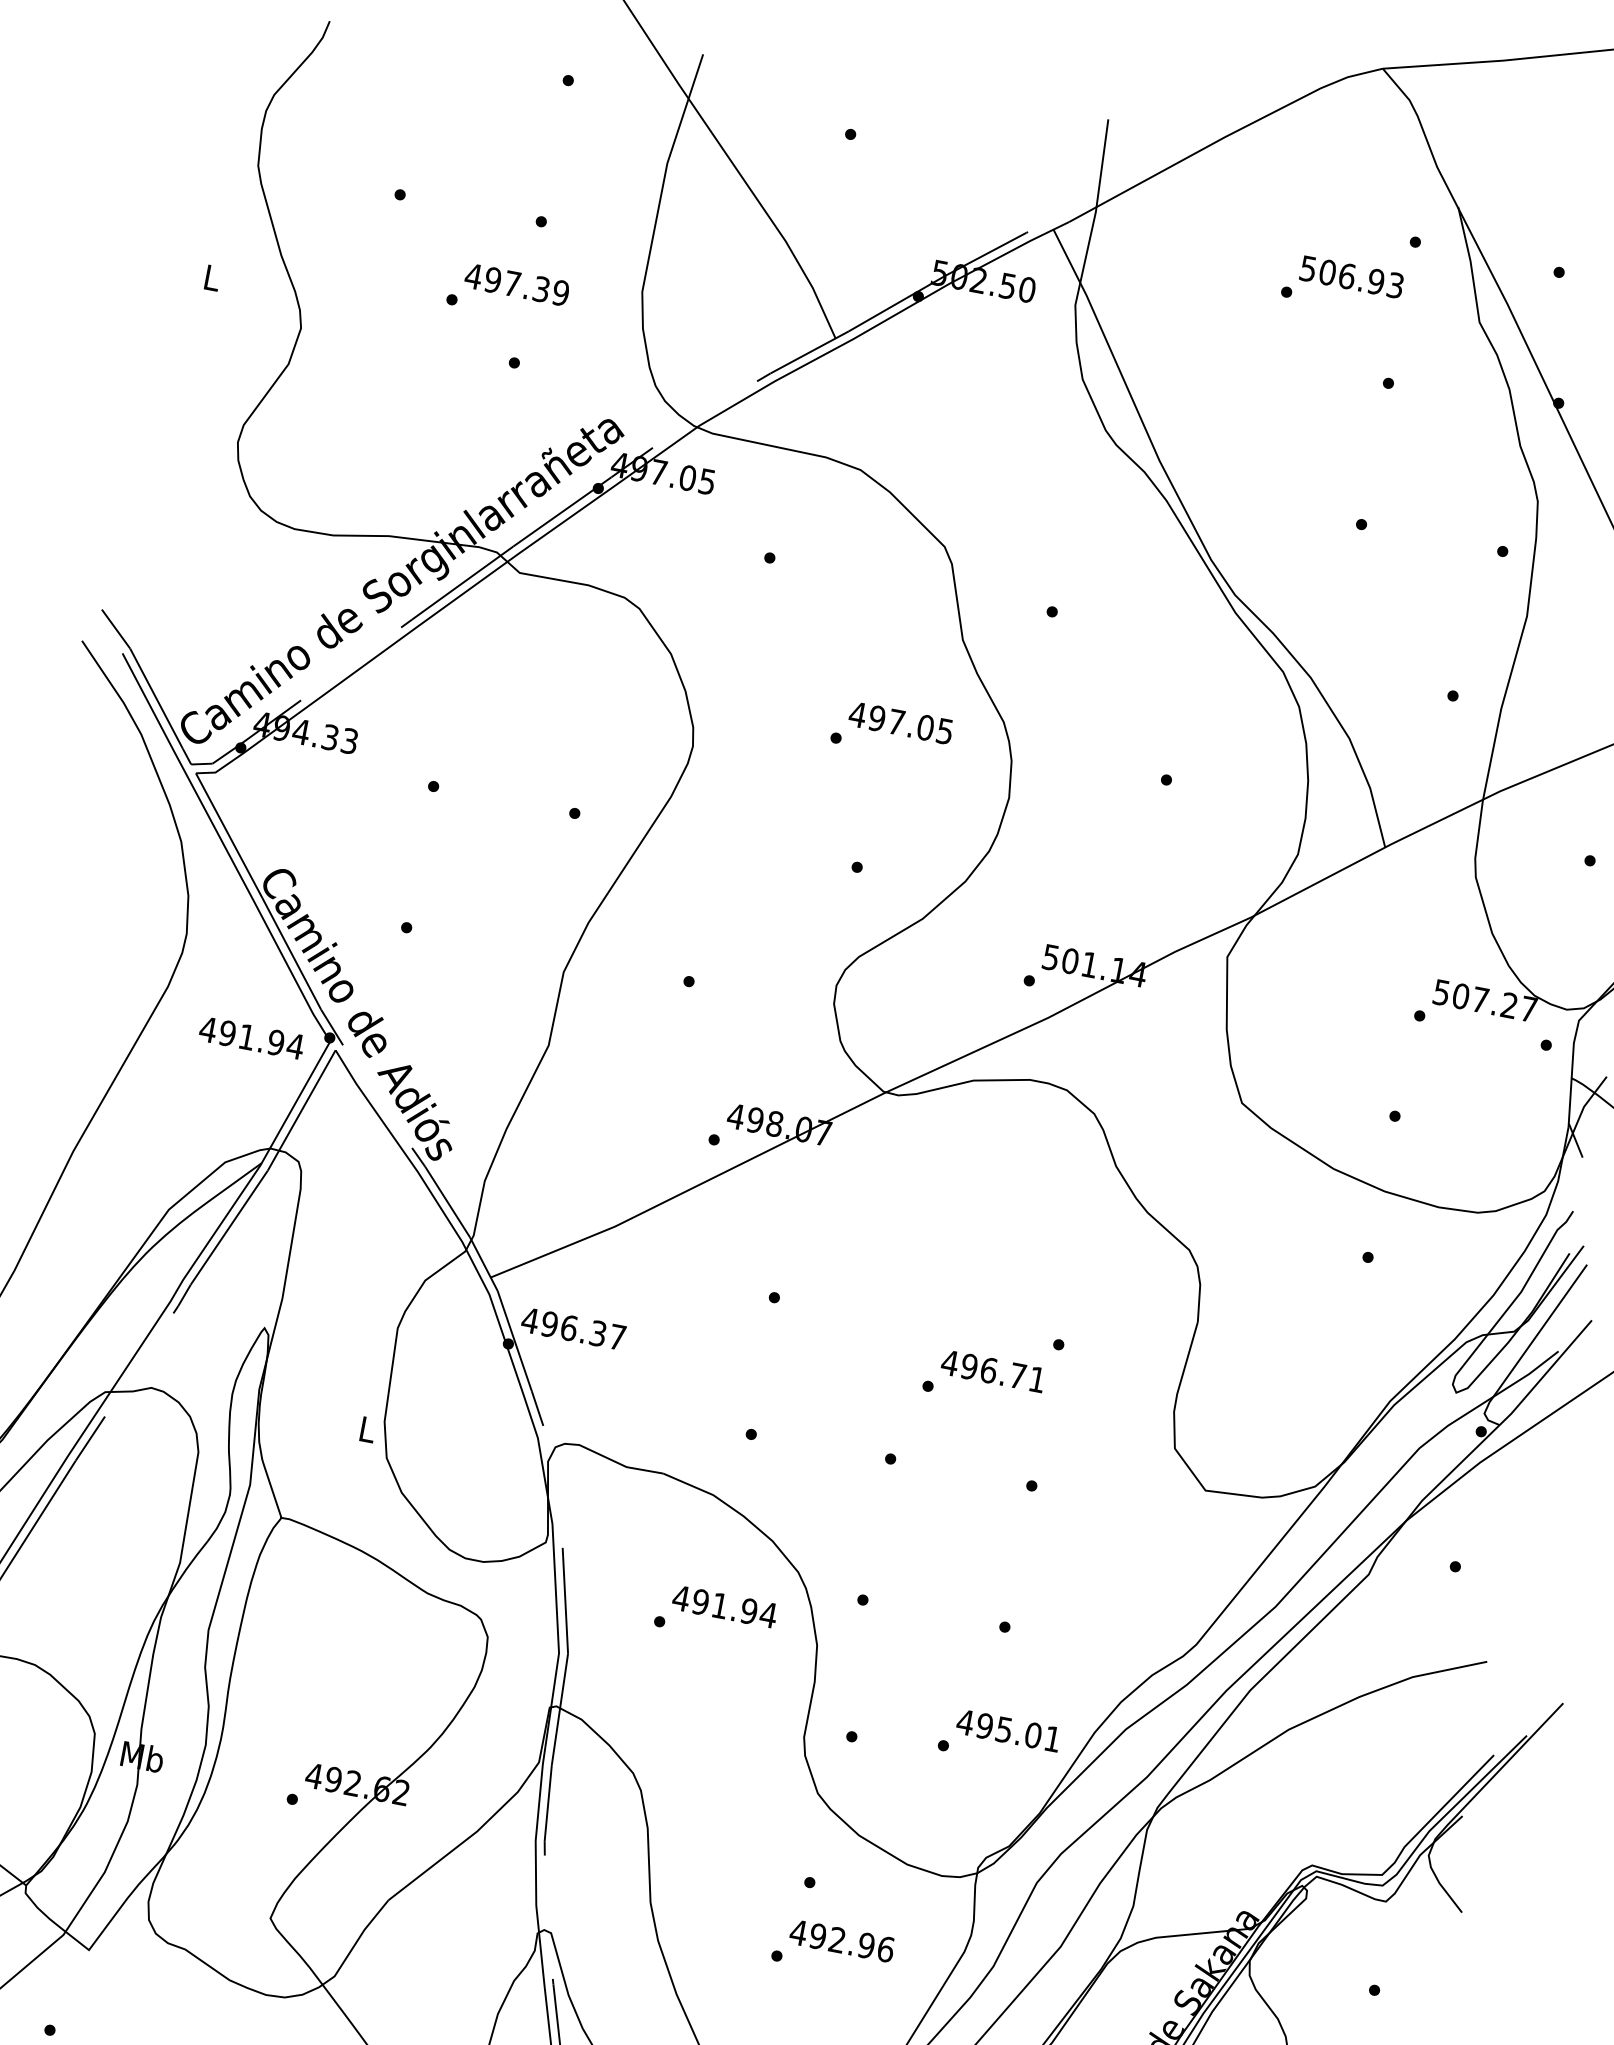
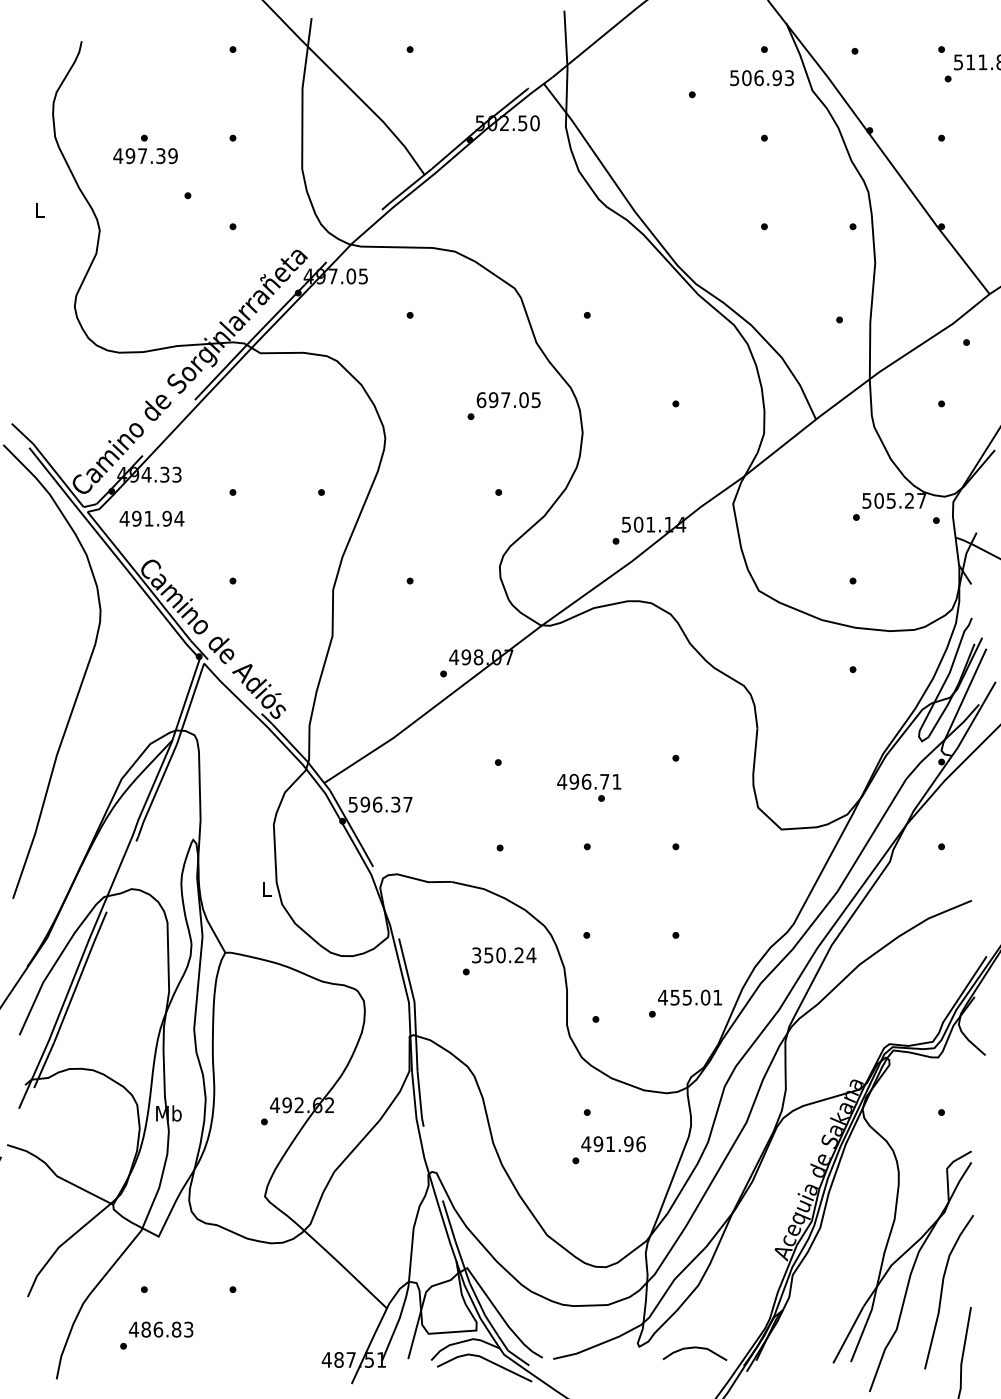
text: (1350, 277) -> (761, 78), moved
text: (516, 285) -> (145, 156), moved
text: (857, 715) -> (481, 400), 497.05 -> 697.05
text: (1479, 999) -> (890, 500), 507.27 -> 505.27
text: (251, 1037) -> (151, 518), moved
text: (530, 1320) -> (353, 804), 496.37 -> 596.37
text: (993, 1370) -> (589, 781), moved
text: (714, 1604) -> (497, 955), 491.94 -> 350.24
text: (983, 1725) -> (674, 997), 495.01 -> 455.01
text: (837, 1938) -> (610, 1143), 492.96 -> 491.96

